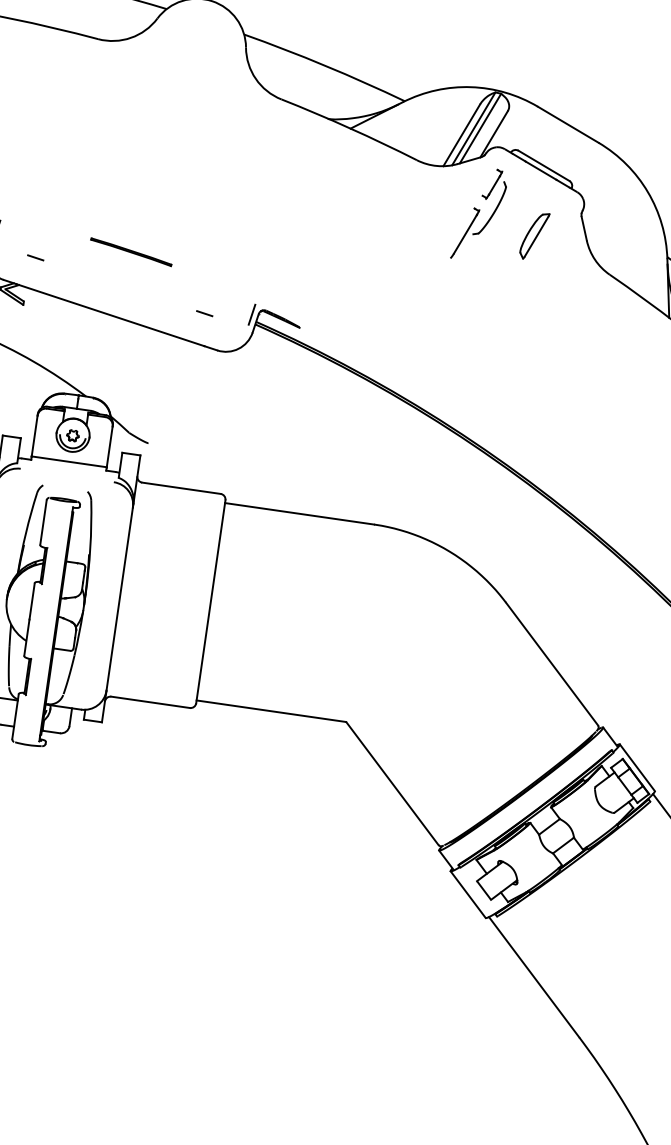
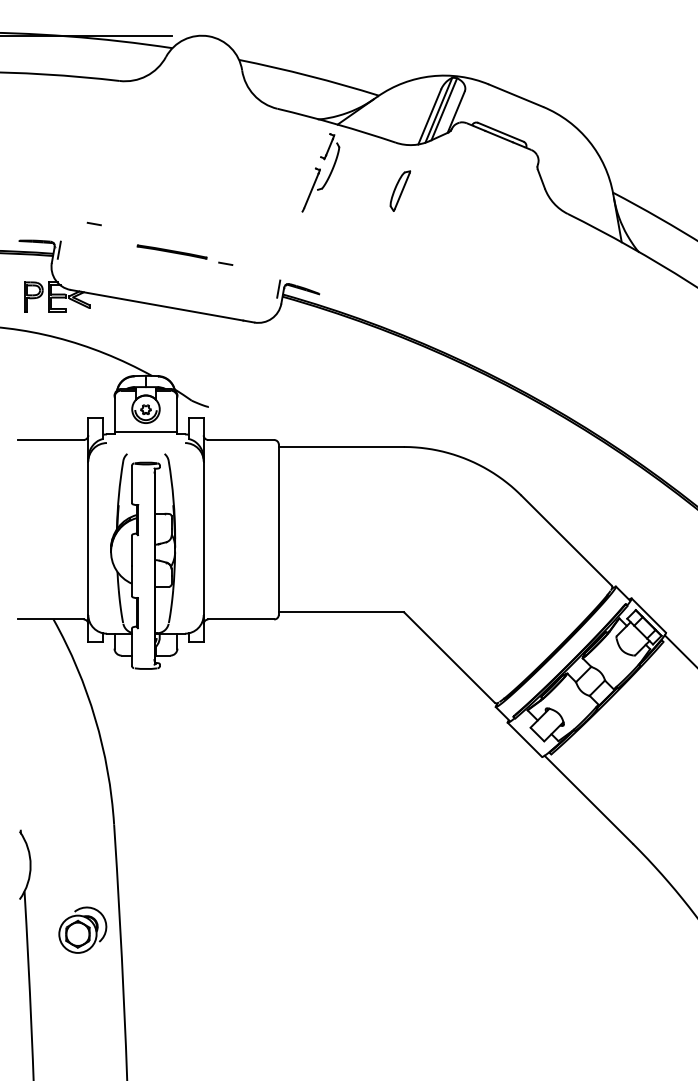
part: (479, 214) -> (320, 172), moved
part: (534, 235) -> (400, 190), moved
line: (34, 257) -> (93, 223), moved
line: (204, 313) -> (225, 263), moved

